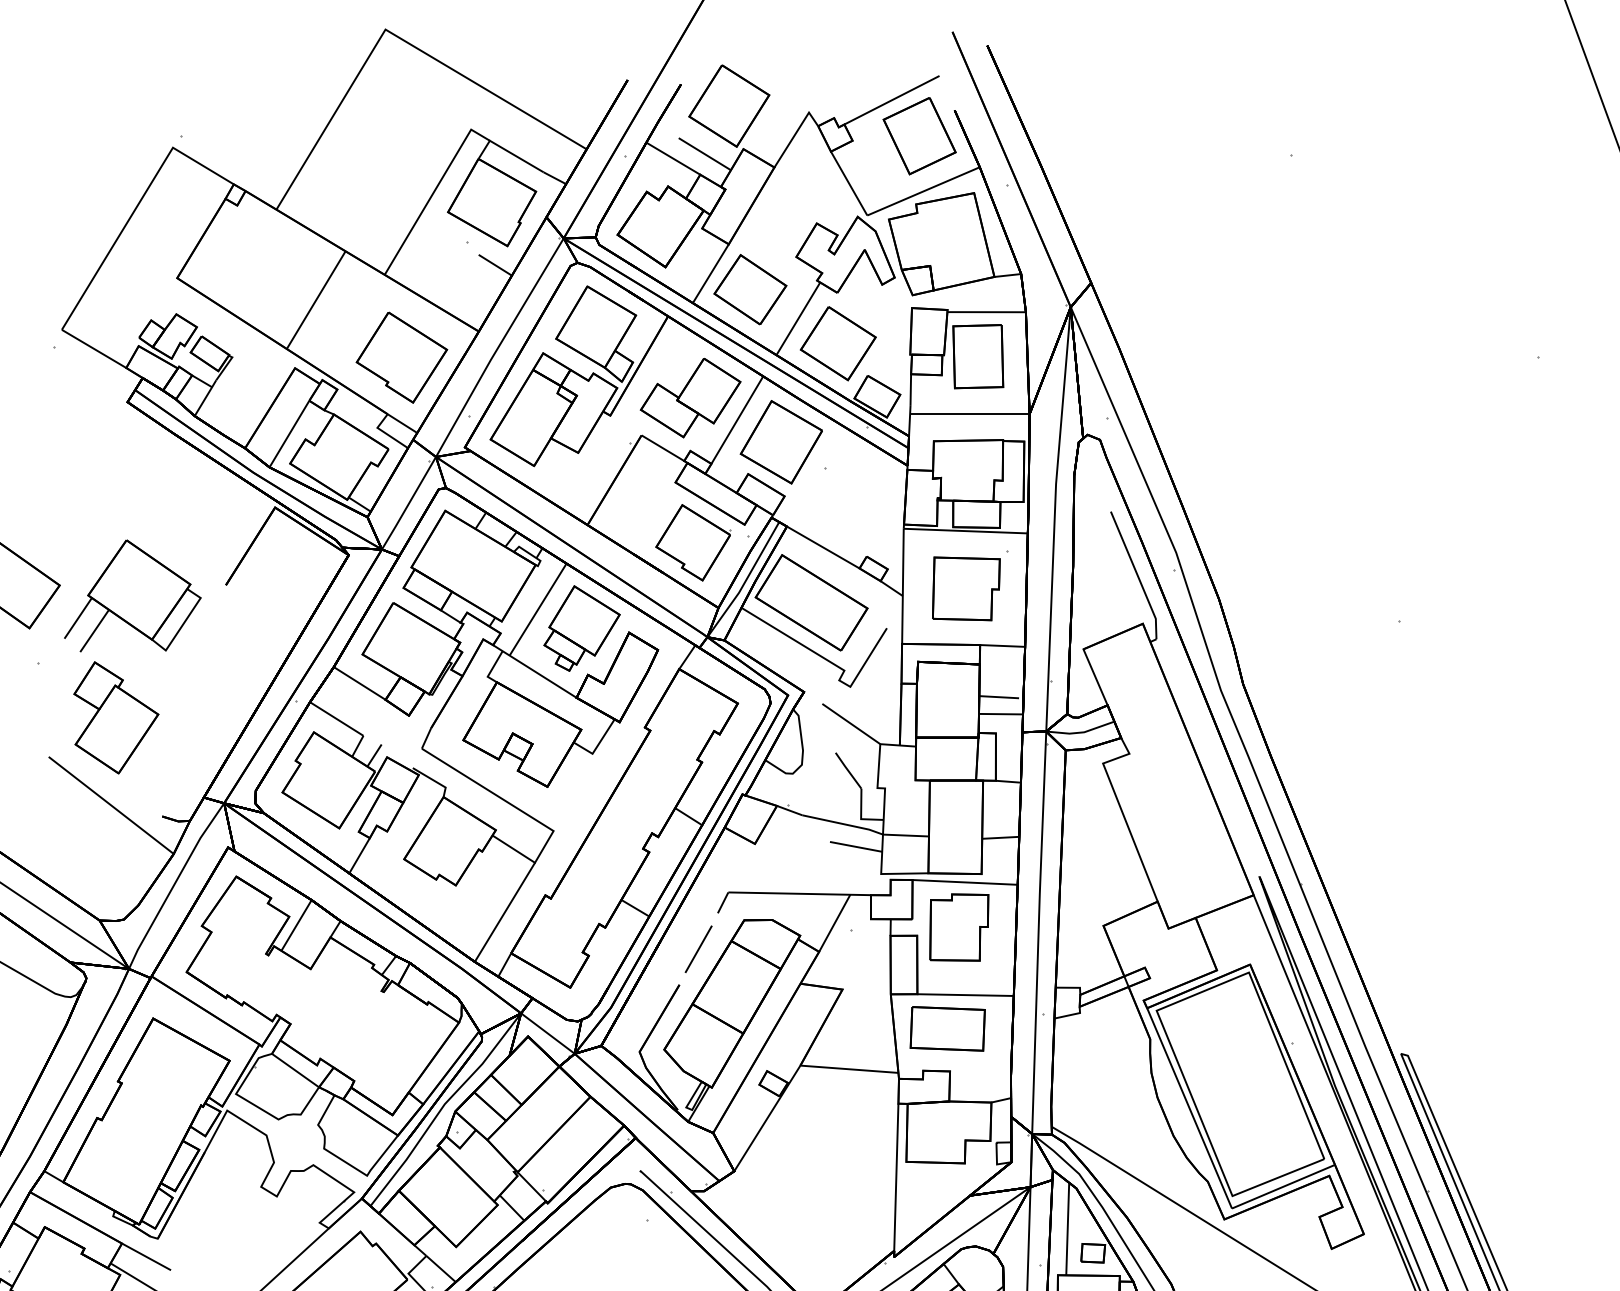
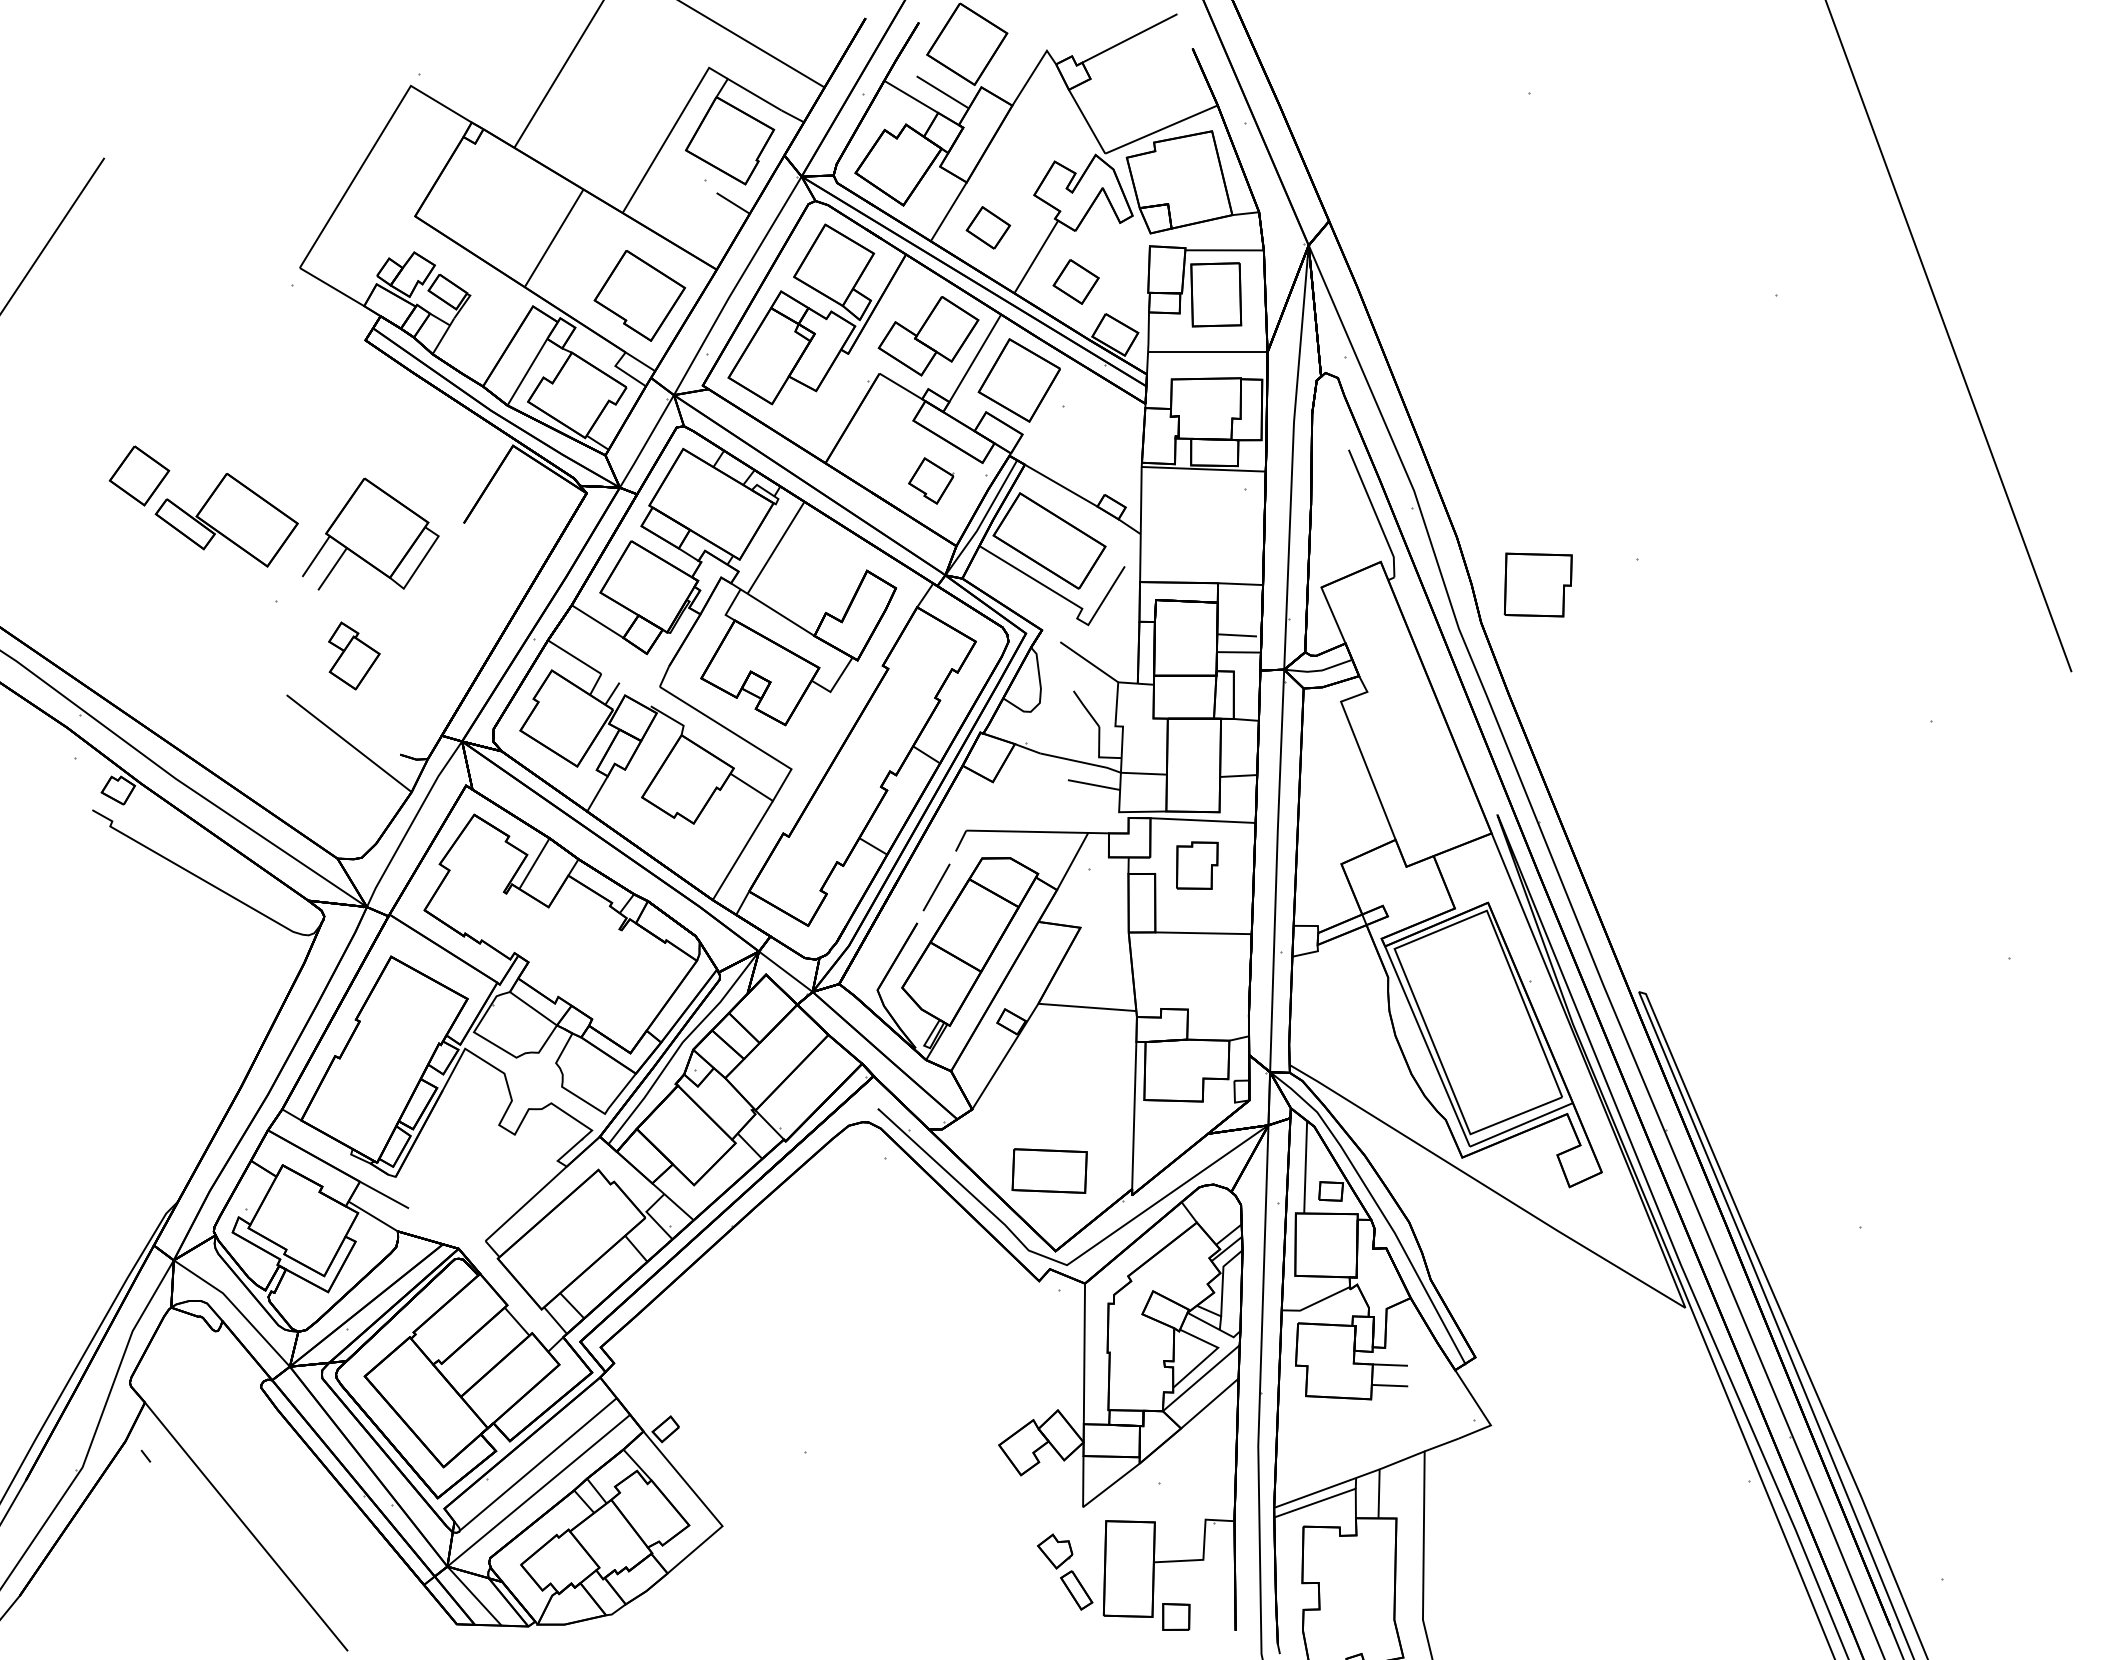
part: (919, 136) -> (1157, 74), removed
part: (750, 289) -> (988, 227), size x0.6
part: (837, 343) -> (1075, 281), size x0.6
part: (693, 542) -> (931, 480), size x0.6
part: (965, 588) -> (1537, 584), moved
part: (581, 628) -> (819, 566), removed
part: (116, 717) -> (354, 655), size x0.6
part: (959, 927) -> (1197, 865), size x0.7
part: (947, 1028) -> (1049, 1170), moved

